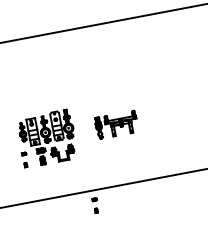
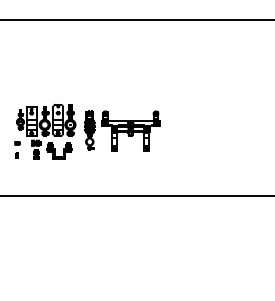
part: (116, 124) -> (122, 130), size x1.67
part: (95, 205) -> (83, 212), removed

